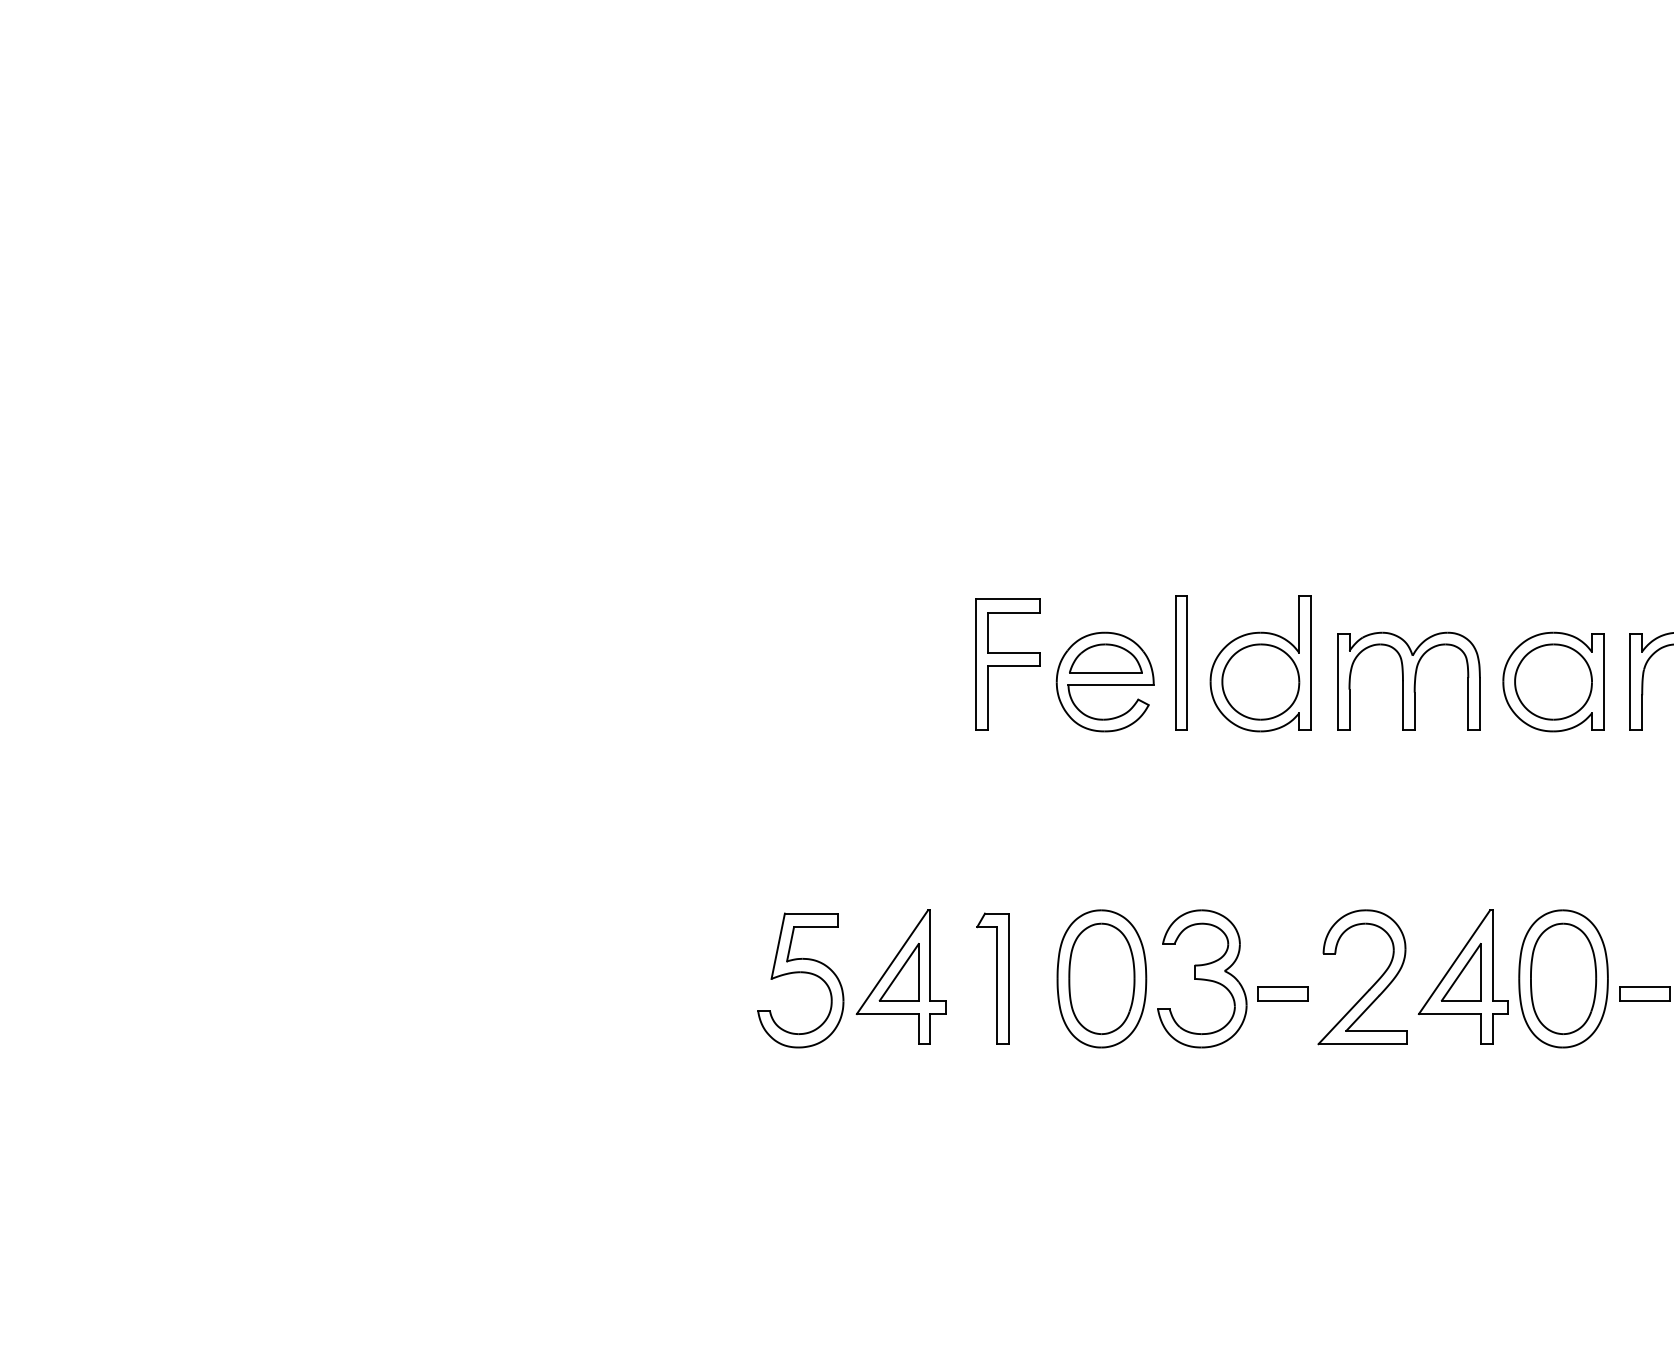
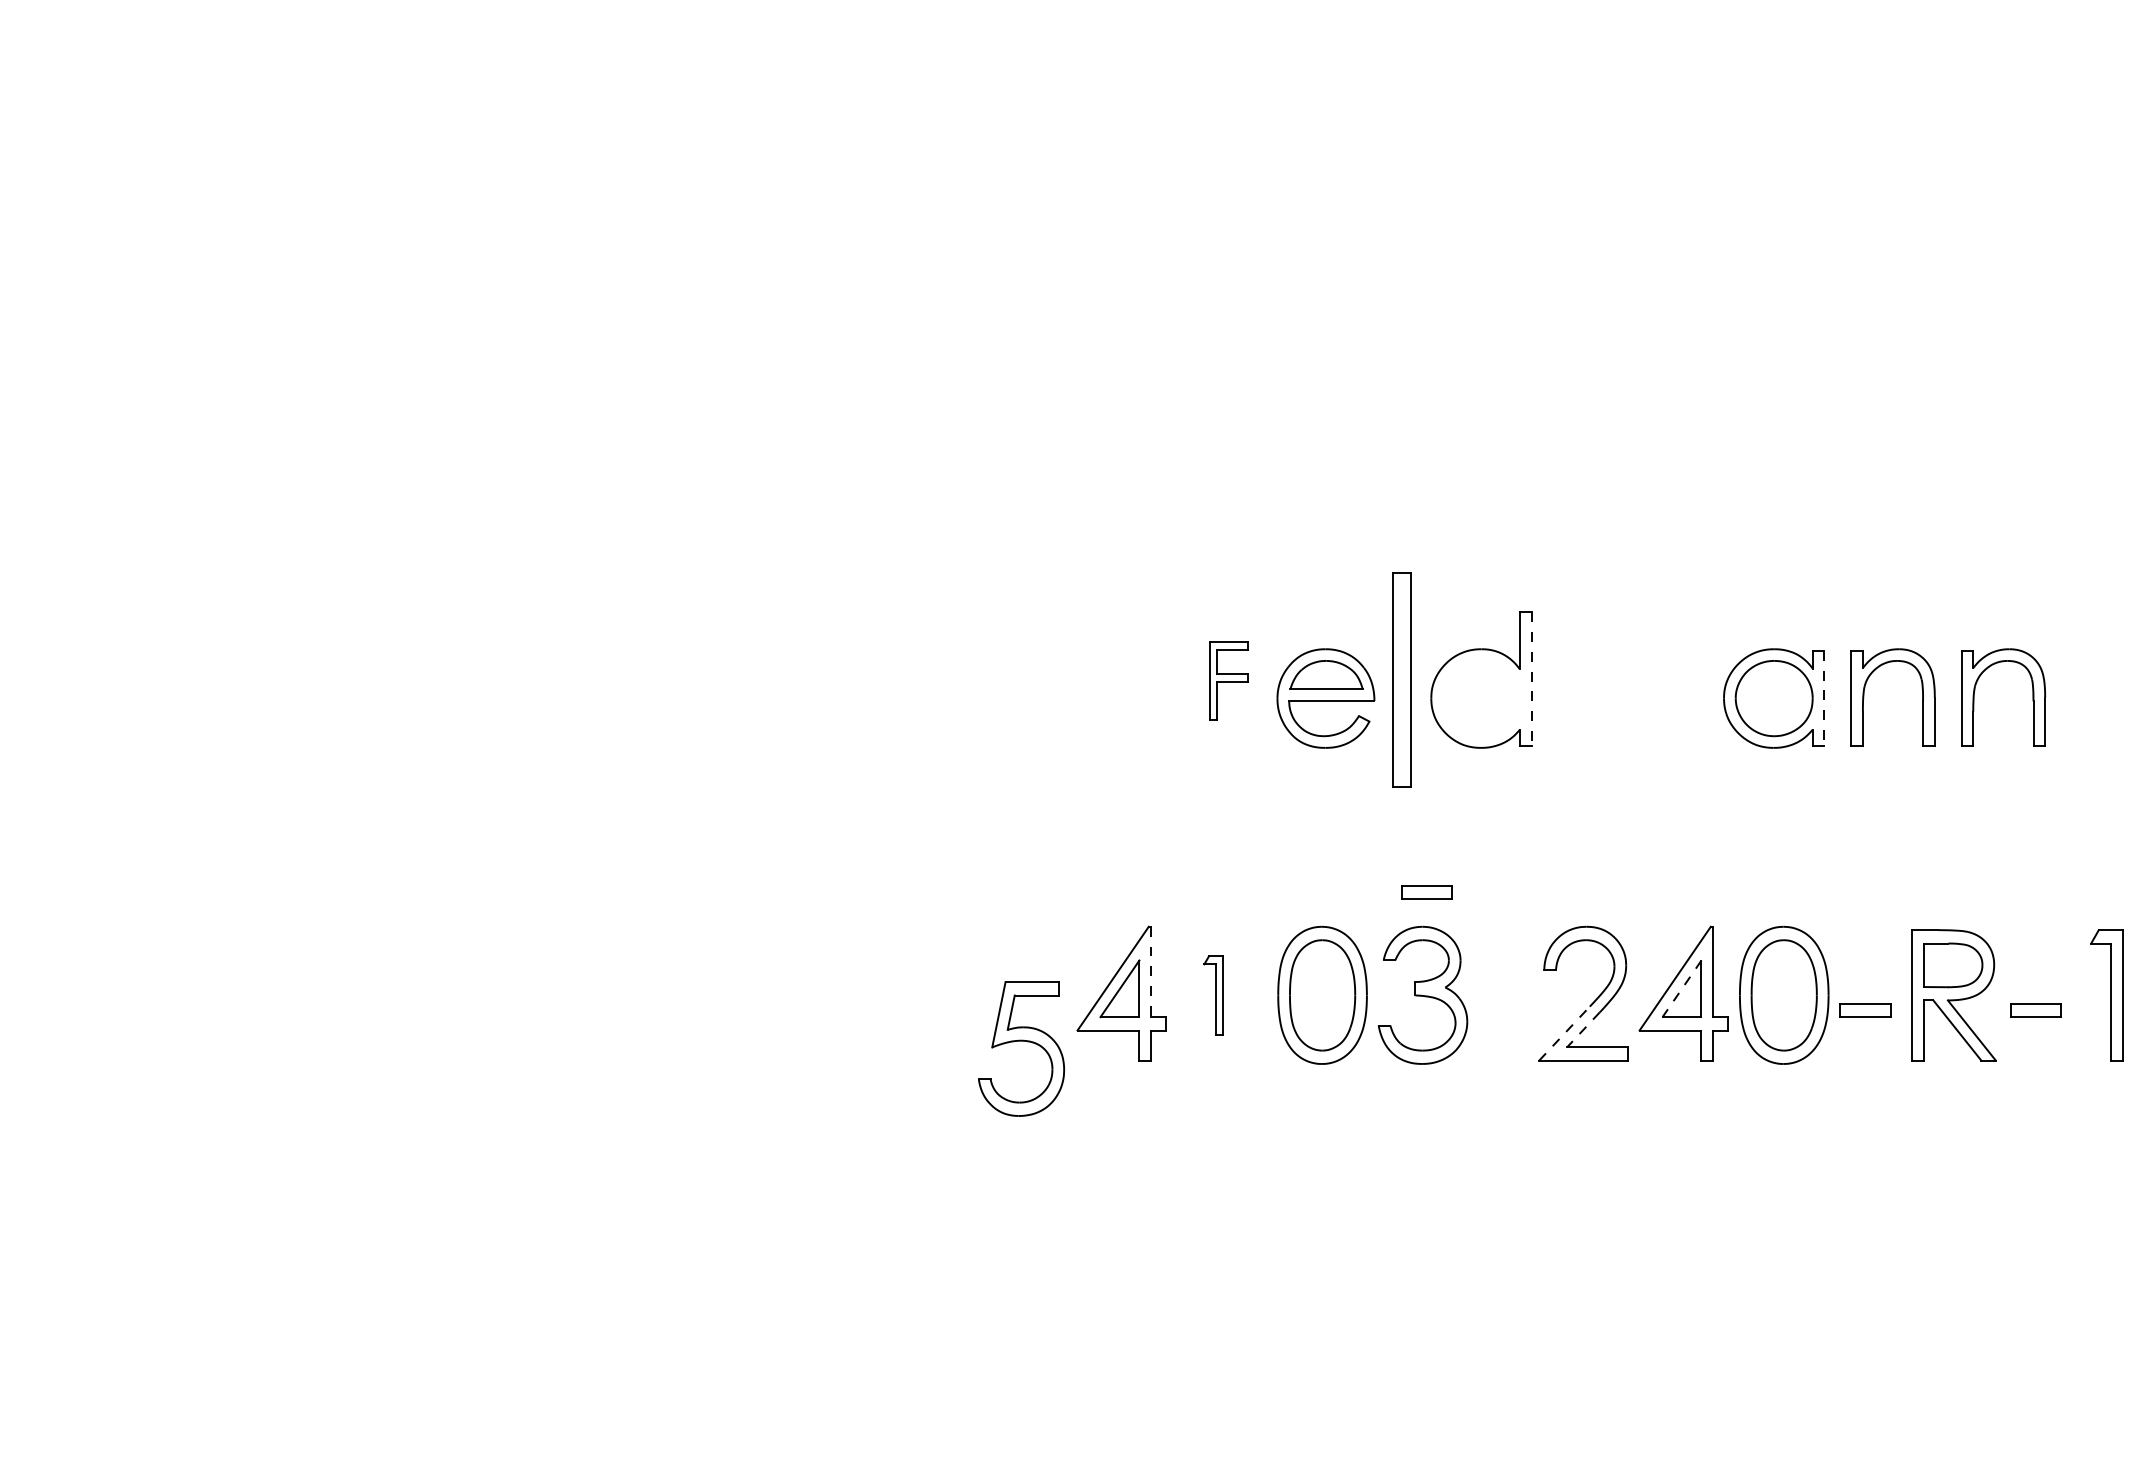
part: (1180, 662) -> (1401, 678), size x1.6
line: (1310, 663) -> (1531, 679), solid -> dashed
part: (1007, 664) -> (1228, 680), size x0.6
part: (1408, 681) -> (1629, 697), removed
part: (1260, 682) -> (1481, 698), removed
line: (1603, 682) -> (1824, 698), solid -> dashed
line: (930, 956) -> (1151, 972), solid -> dashed
part: (800, 973) -> (1021, 1041), moved
line: (1460, 973) -> (1681, 989), solid -> dashed
part: (992, 979) -> (1213, 995), size x0.6
part: (1282, 994) -> (1426, 892), moved
line: (1362, 1013) -> (1583, 1029), solid -> dashed
line: (1343, 1017) -> (1564, 1033), solid -> dashed

